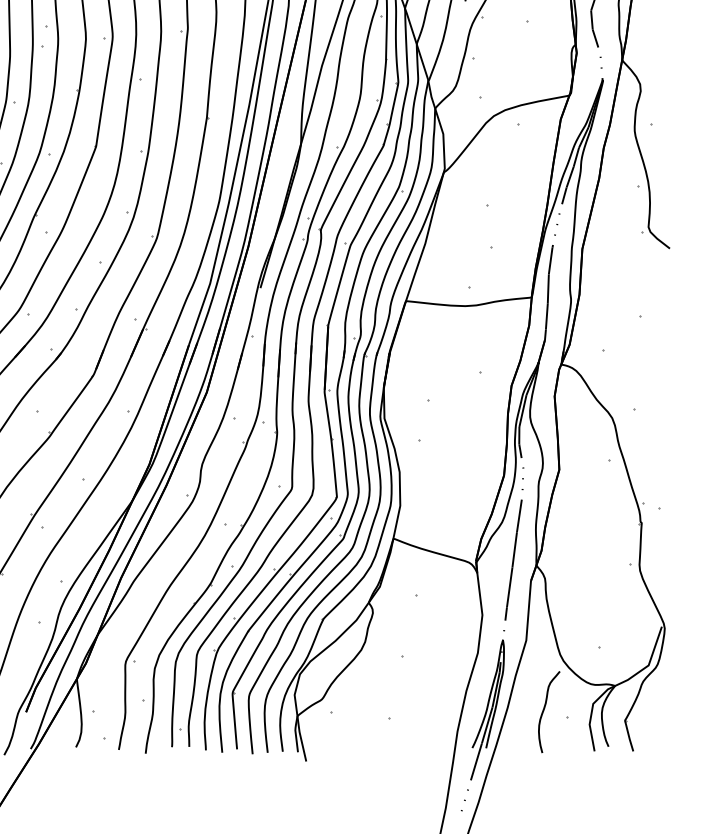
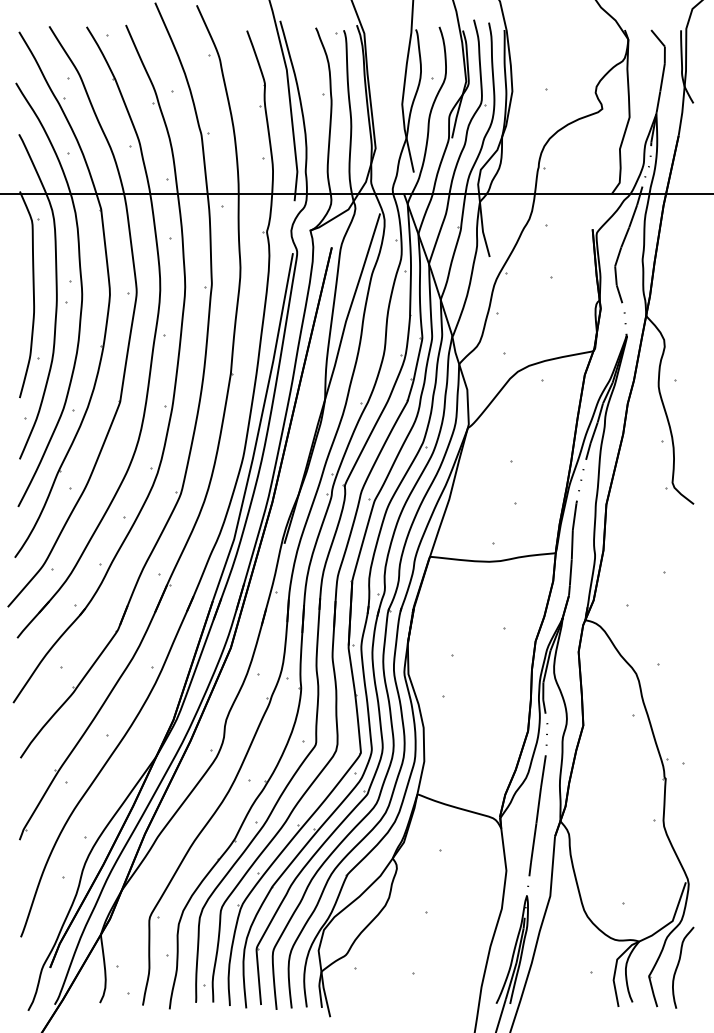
curve: (544, 710) -> (678, 966), moved

